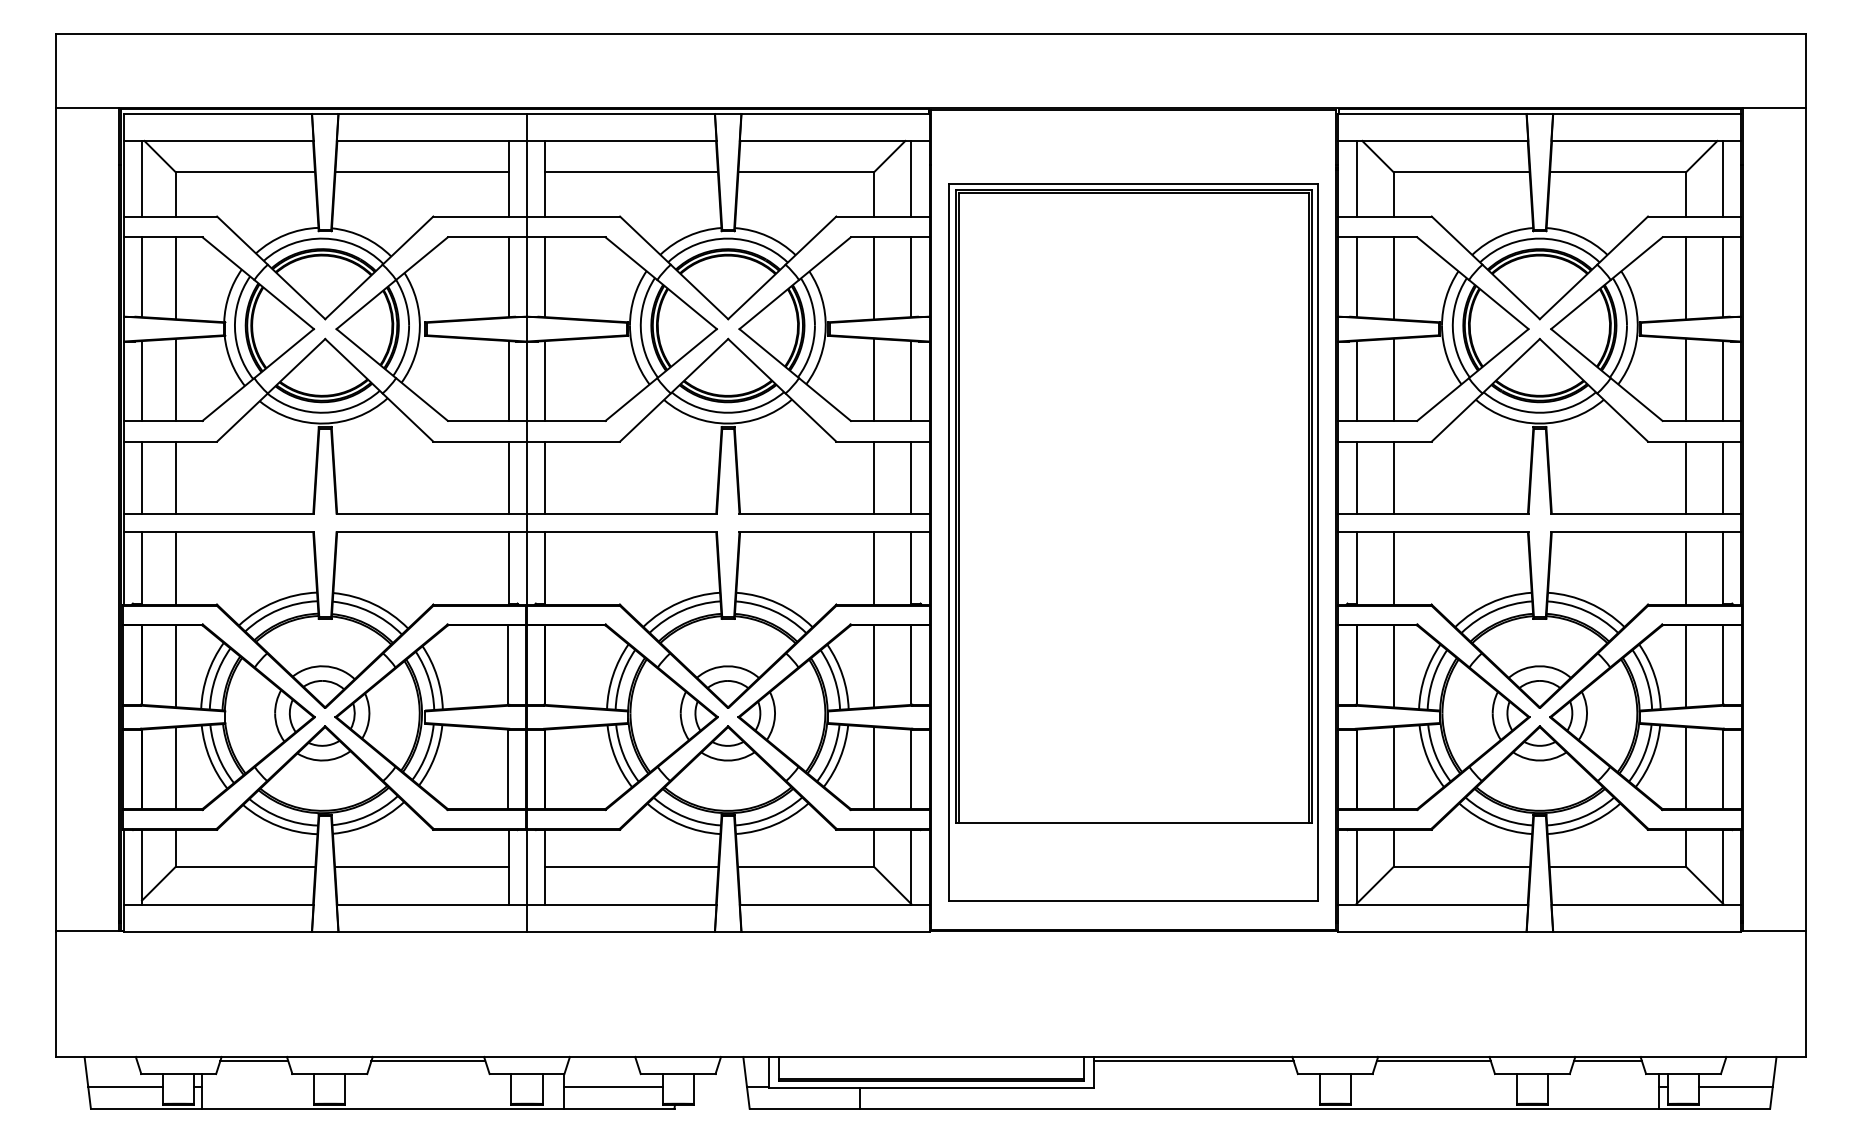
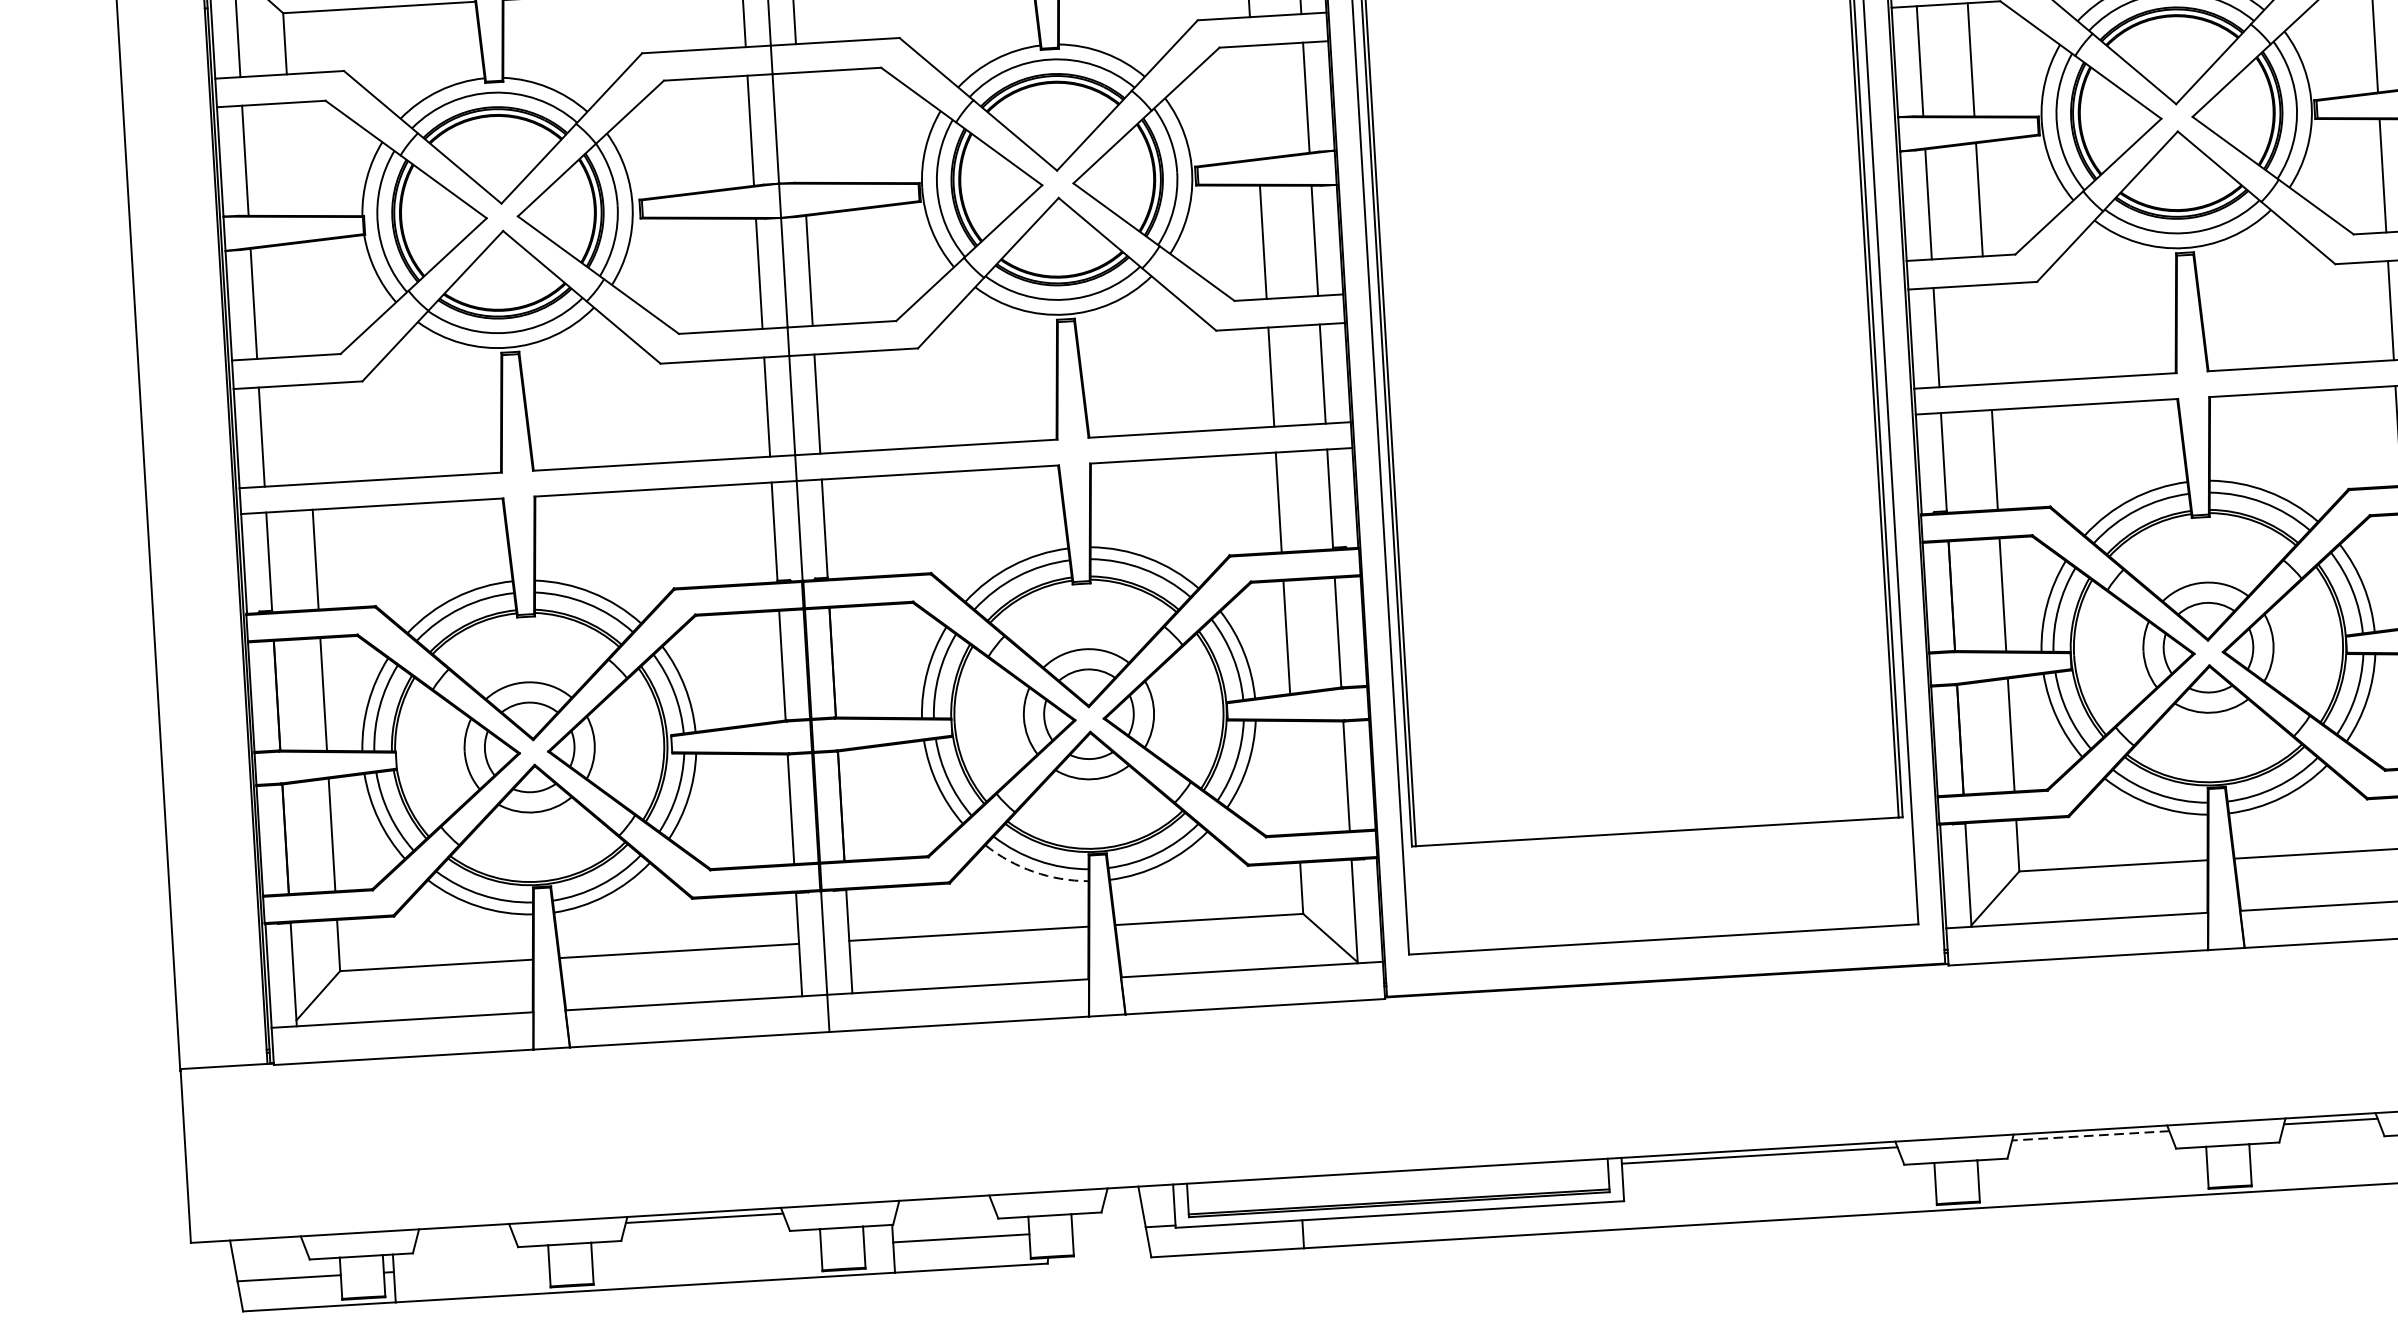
line: (544, 277) -> (800, 128), removed
line: (175, 278) -> (291, 159), removed
line: (874, 278) -> (1255, 102), removed
line: (175, 379) -> (299, 299), removed
line: (175, 477) -> (307, 434), removed
line: (1393, 477) -> (1987, 334), removed
line: (874, 768) -> (1295, 778), removed
arc: (681, 825) -> (1034, 872), solid -> dashed
line: (254, 1061) -> (464, 1232), removed
line: (1433, 1061) -> (2090, 1136), solid -> dashed

